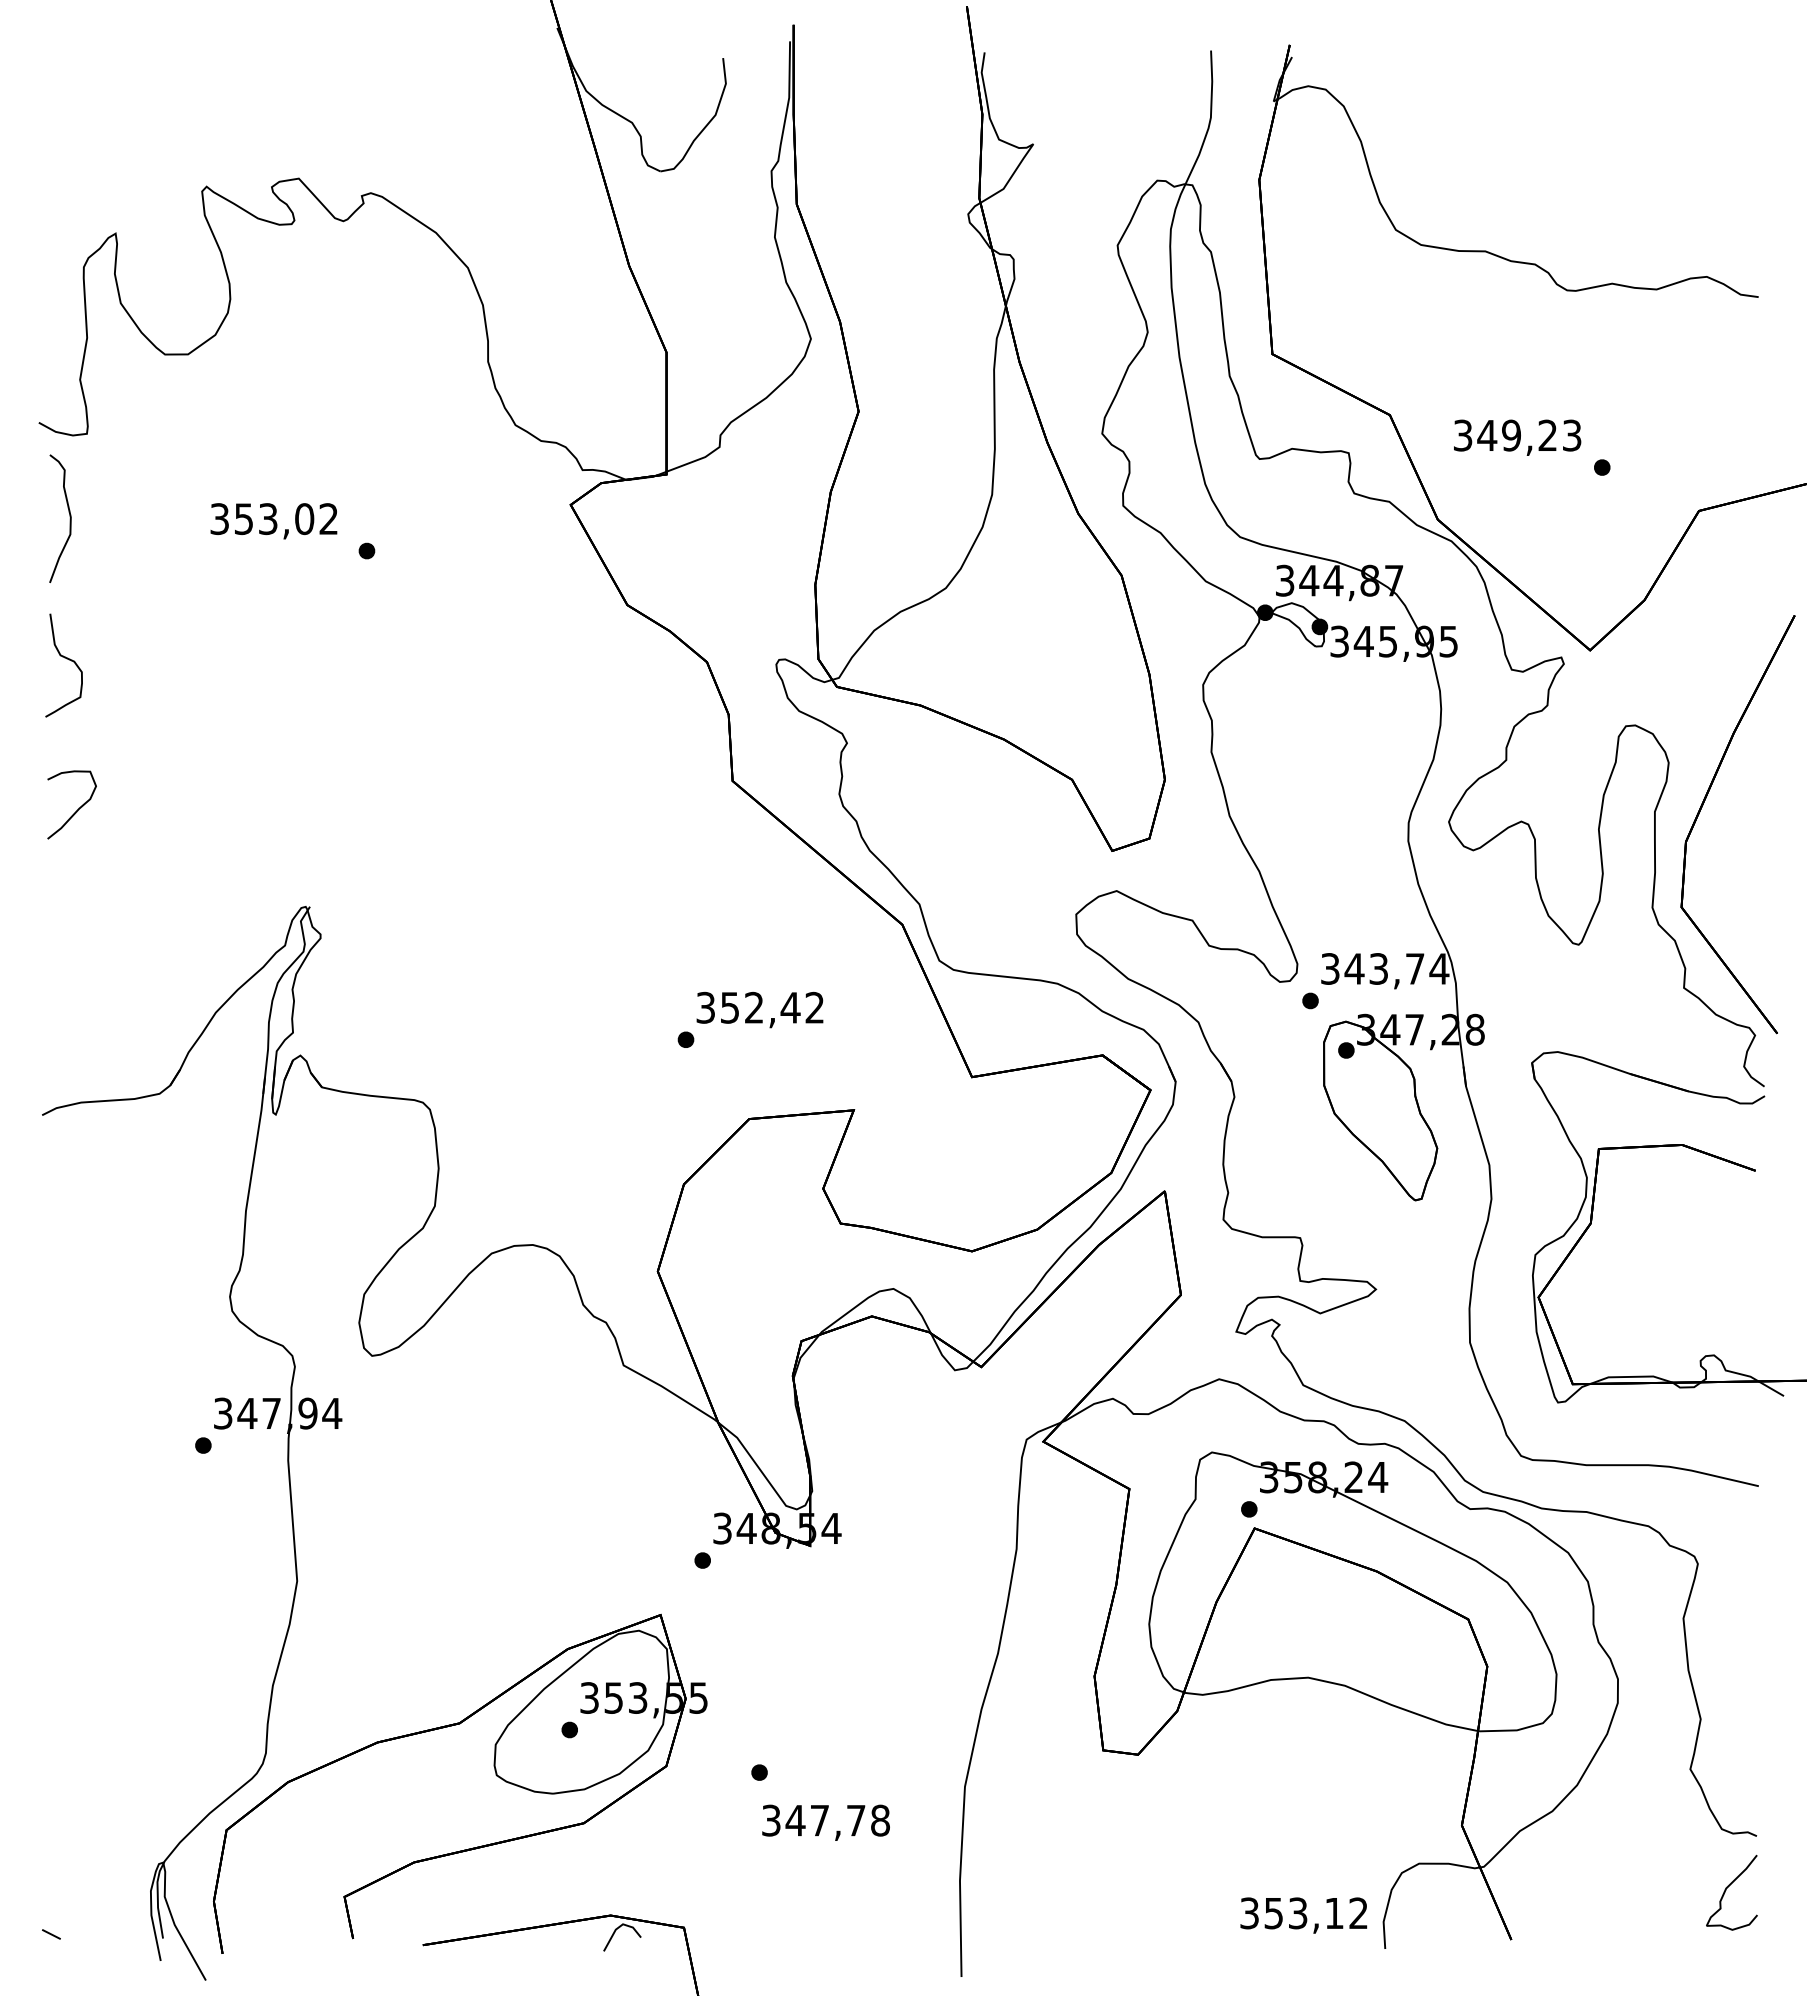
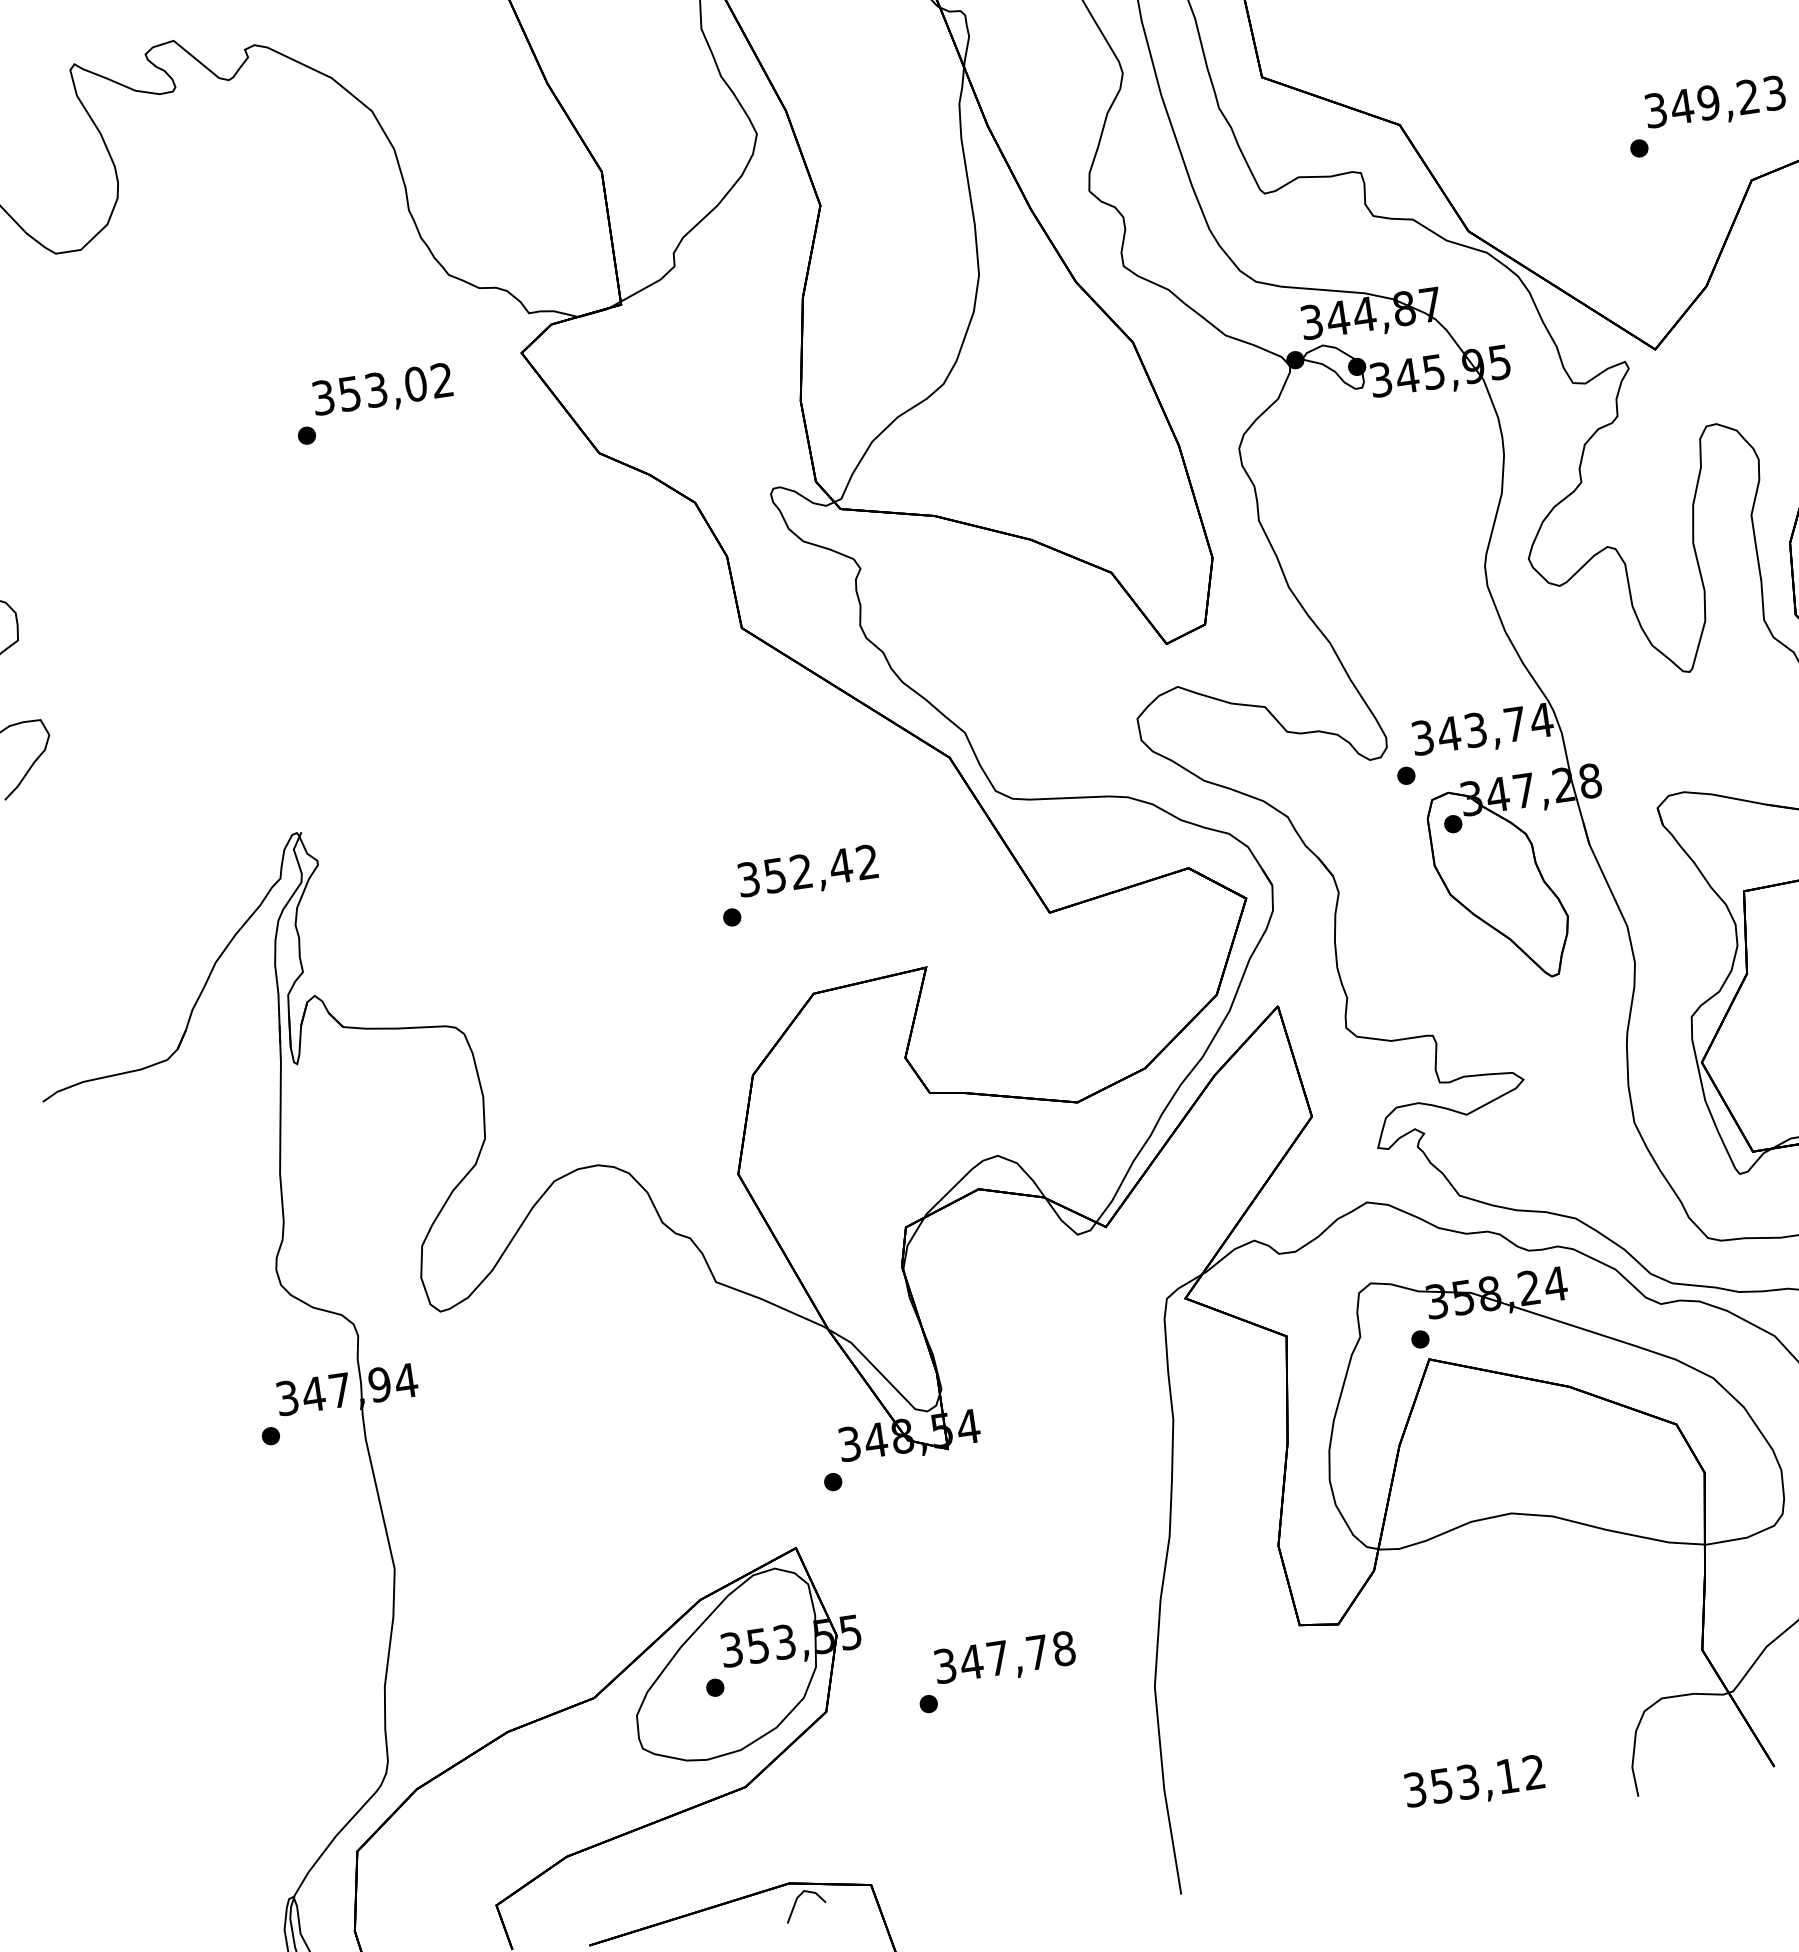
text: (1517, 437) -> (1715, 103), moved
text: (273, 521) -> (382, 391), moved
text: (825, 1822) -> (1004, 1659), moved
text: (1303, 1915) -> (1474, 1783), moved

